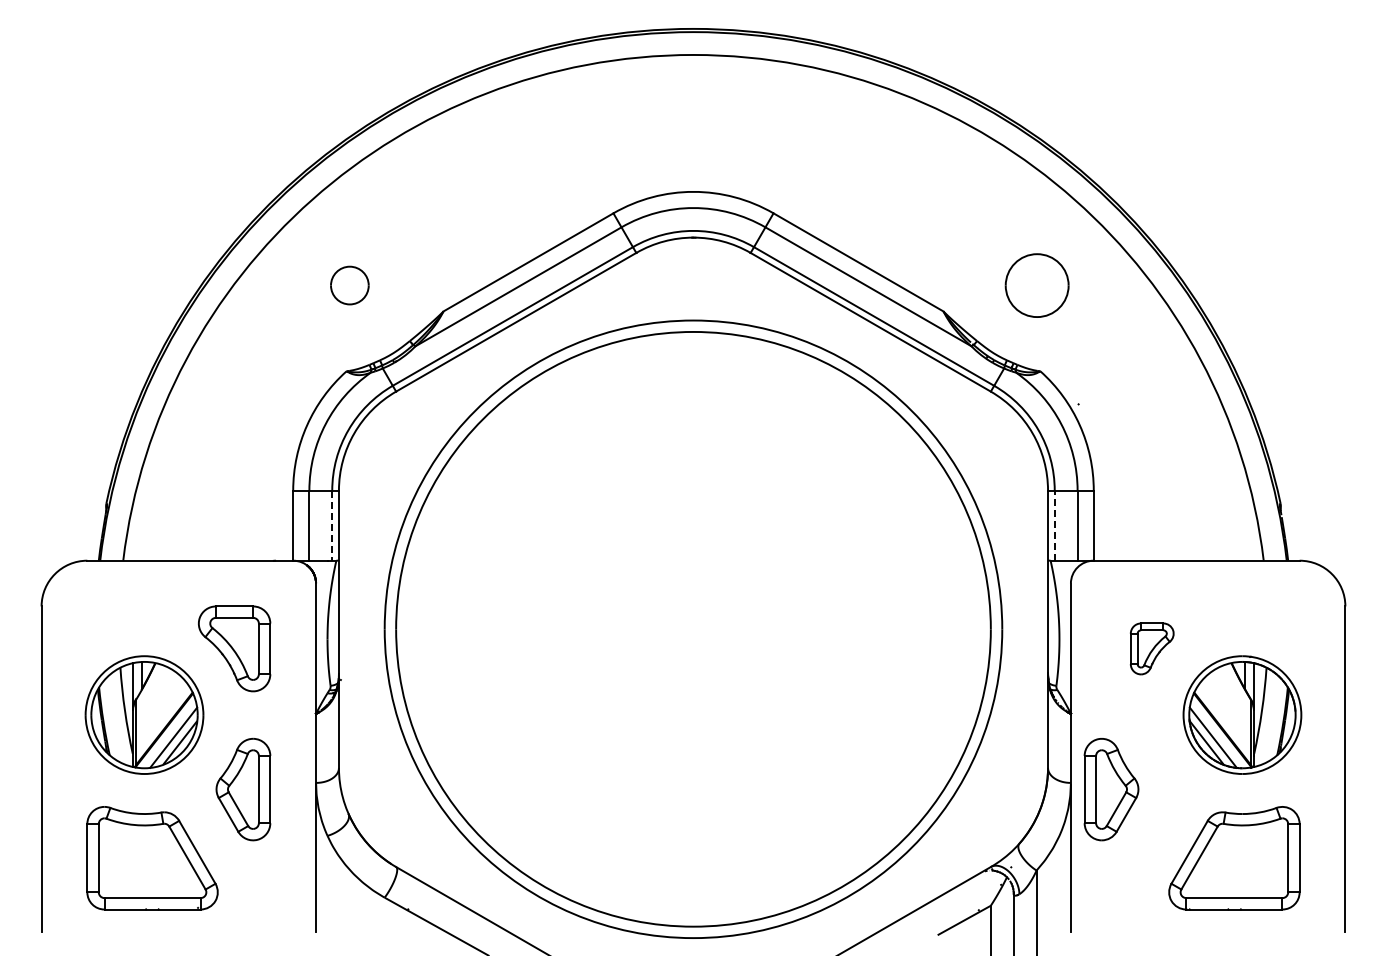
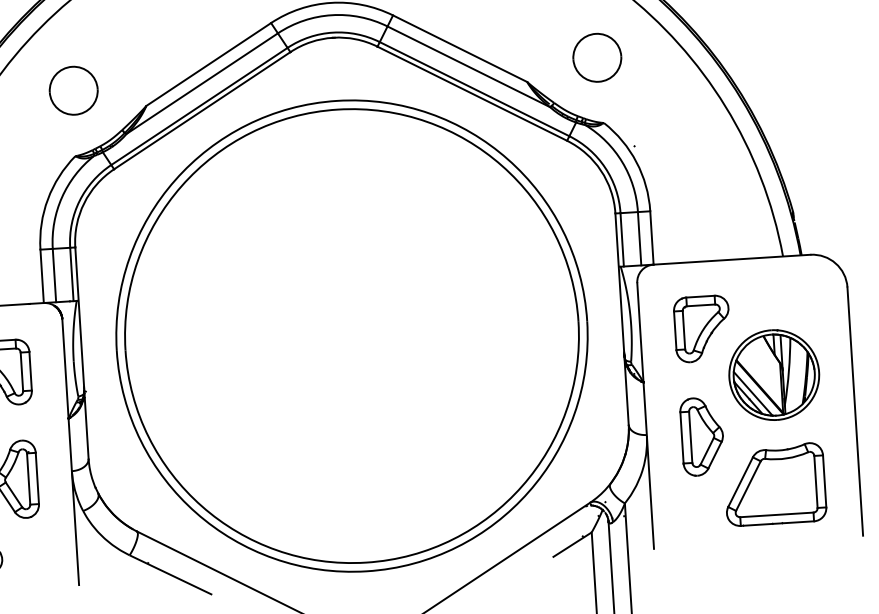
part: (349, 285) -> (73, 90), size x1.67
line: (1054, 525) -> (622, 239), dashed -> solid
line: (332, 526) -> (72, 275), dashed -> solid
part: (1151, 648) -> (701, 328), size x1.67
part: (1111, 789) -> (702, 436), moved

